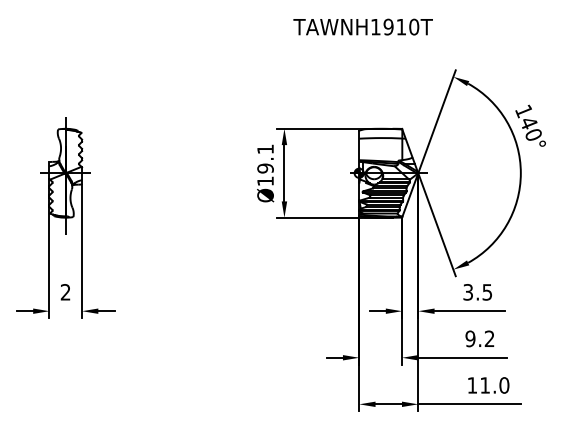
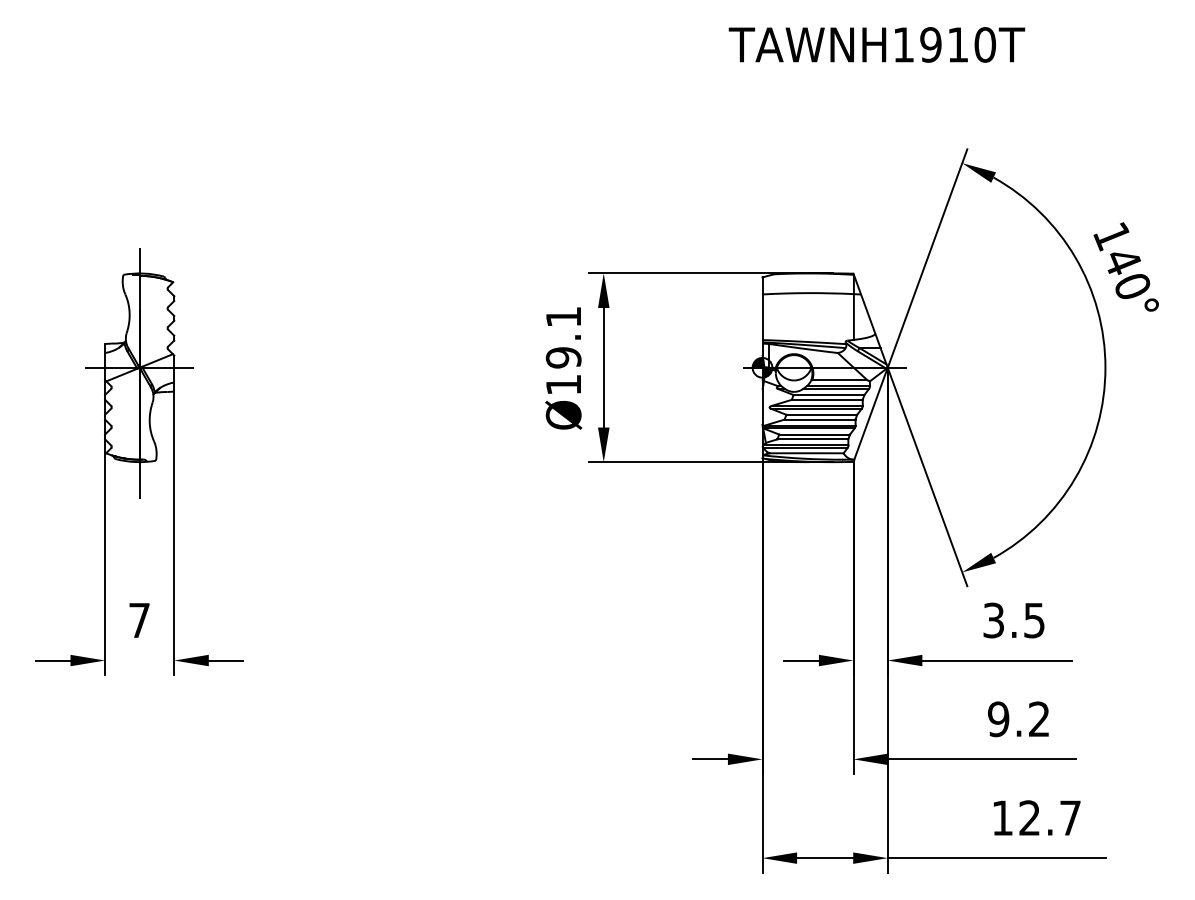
text: (362, 26) -> (875, 43), moved
text: (65, 292) -> (139, 620), 2 -> 7
text: (494, 385) -> (1049, 818), 11.0 -> 12.7

